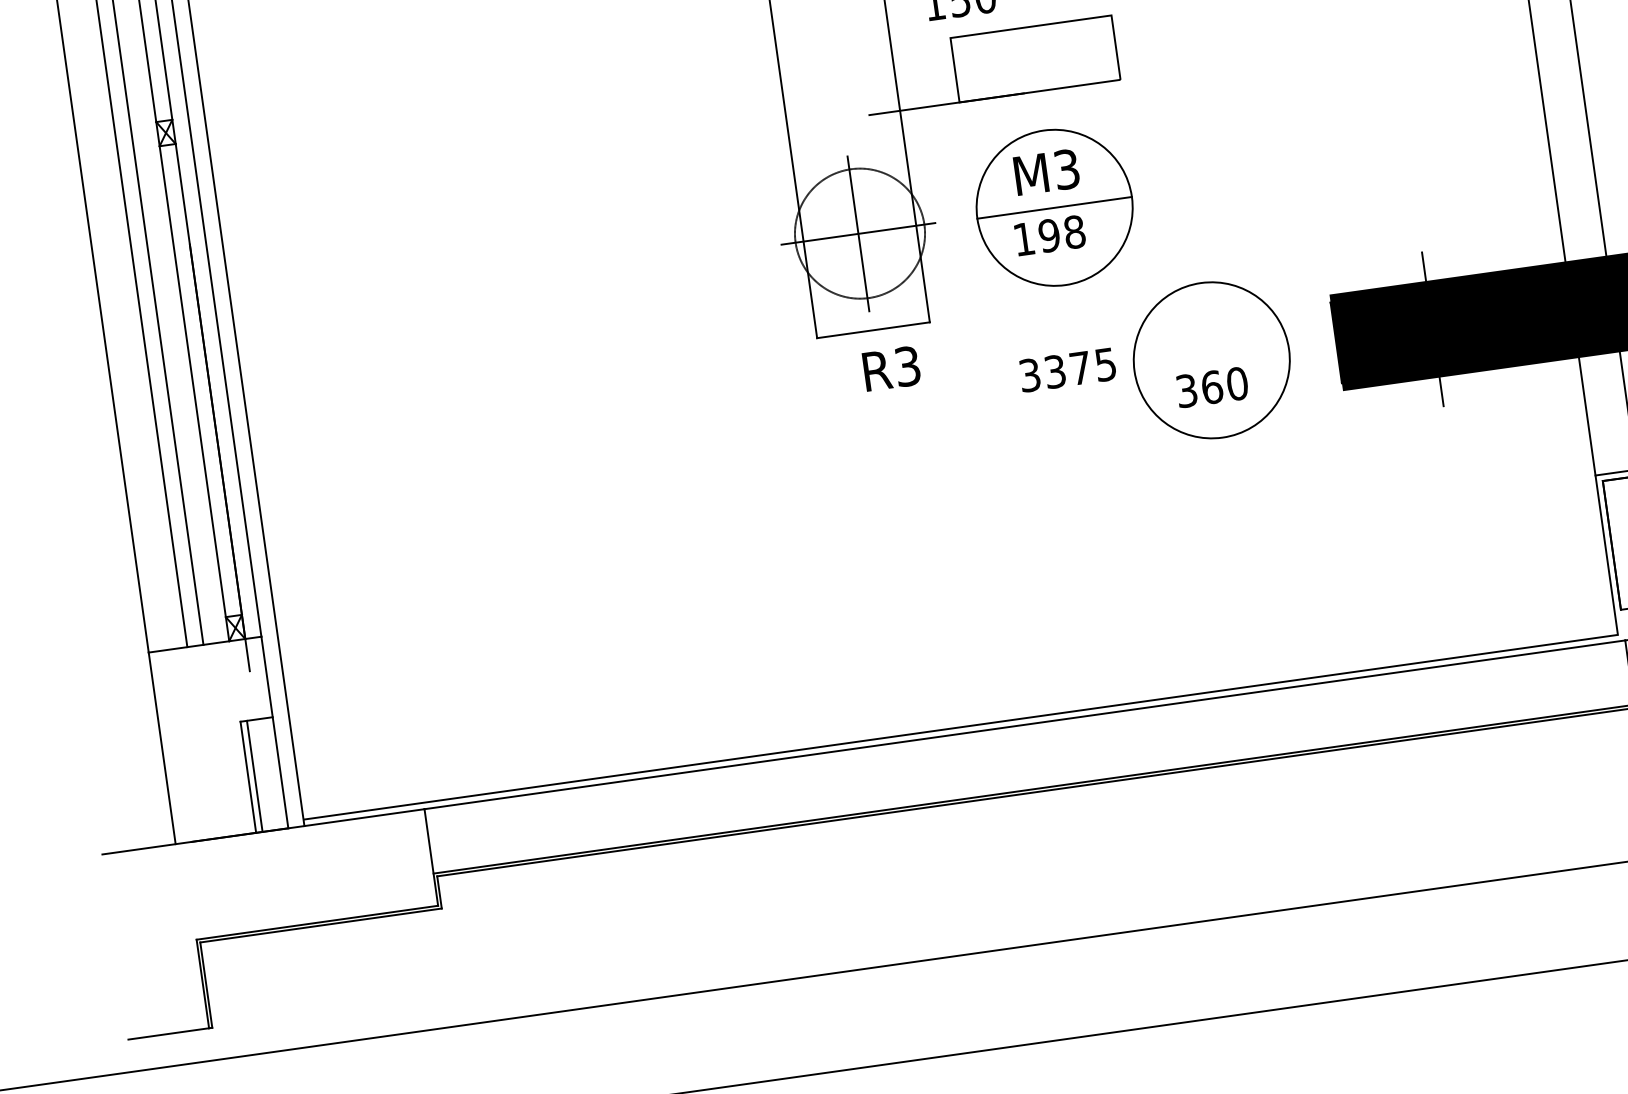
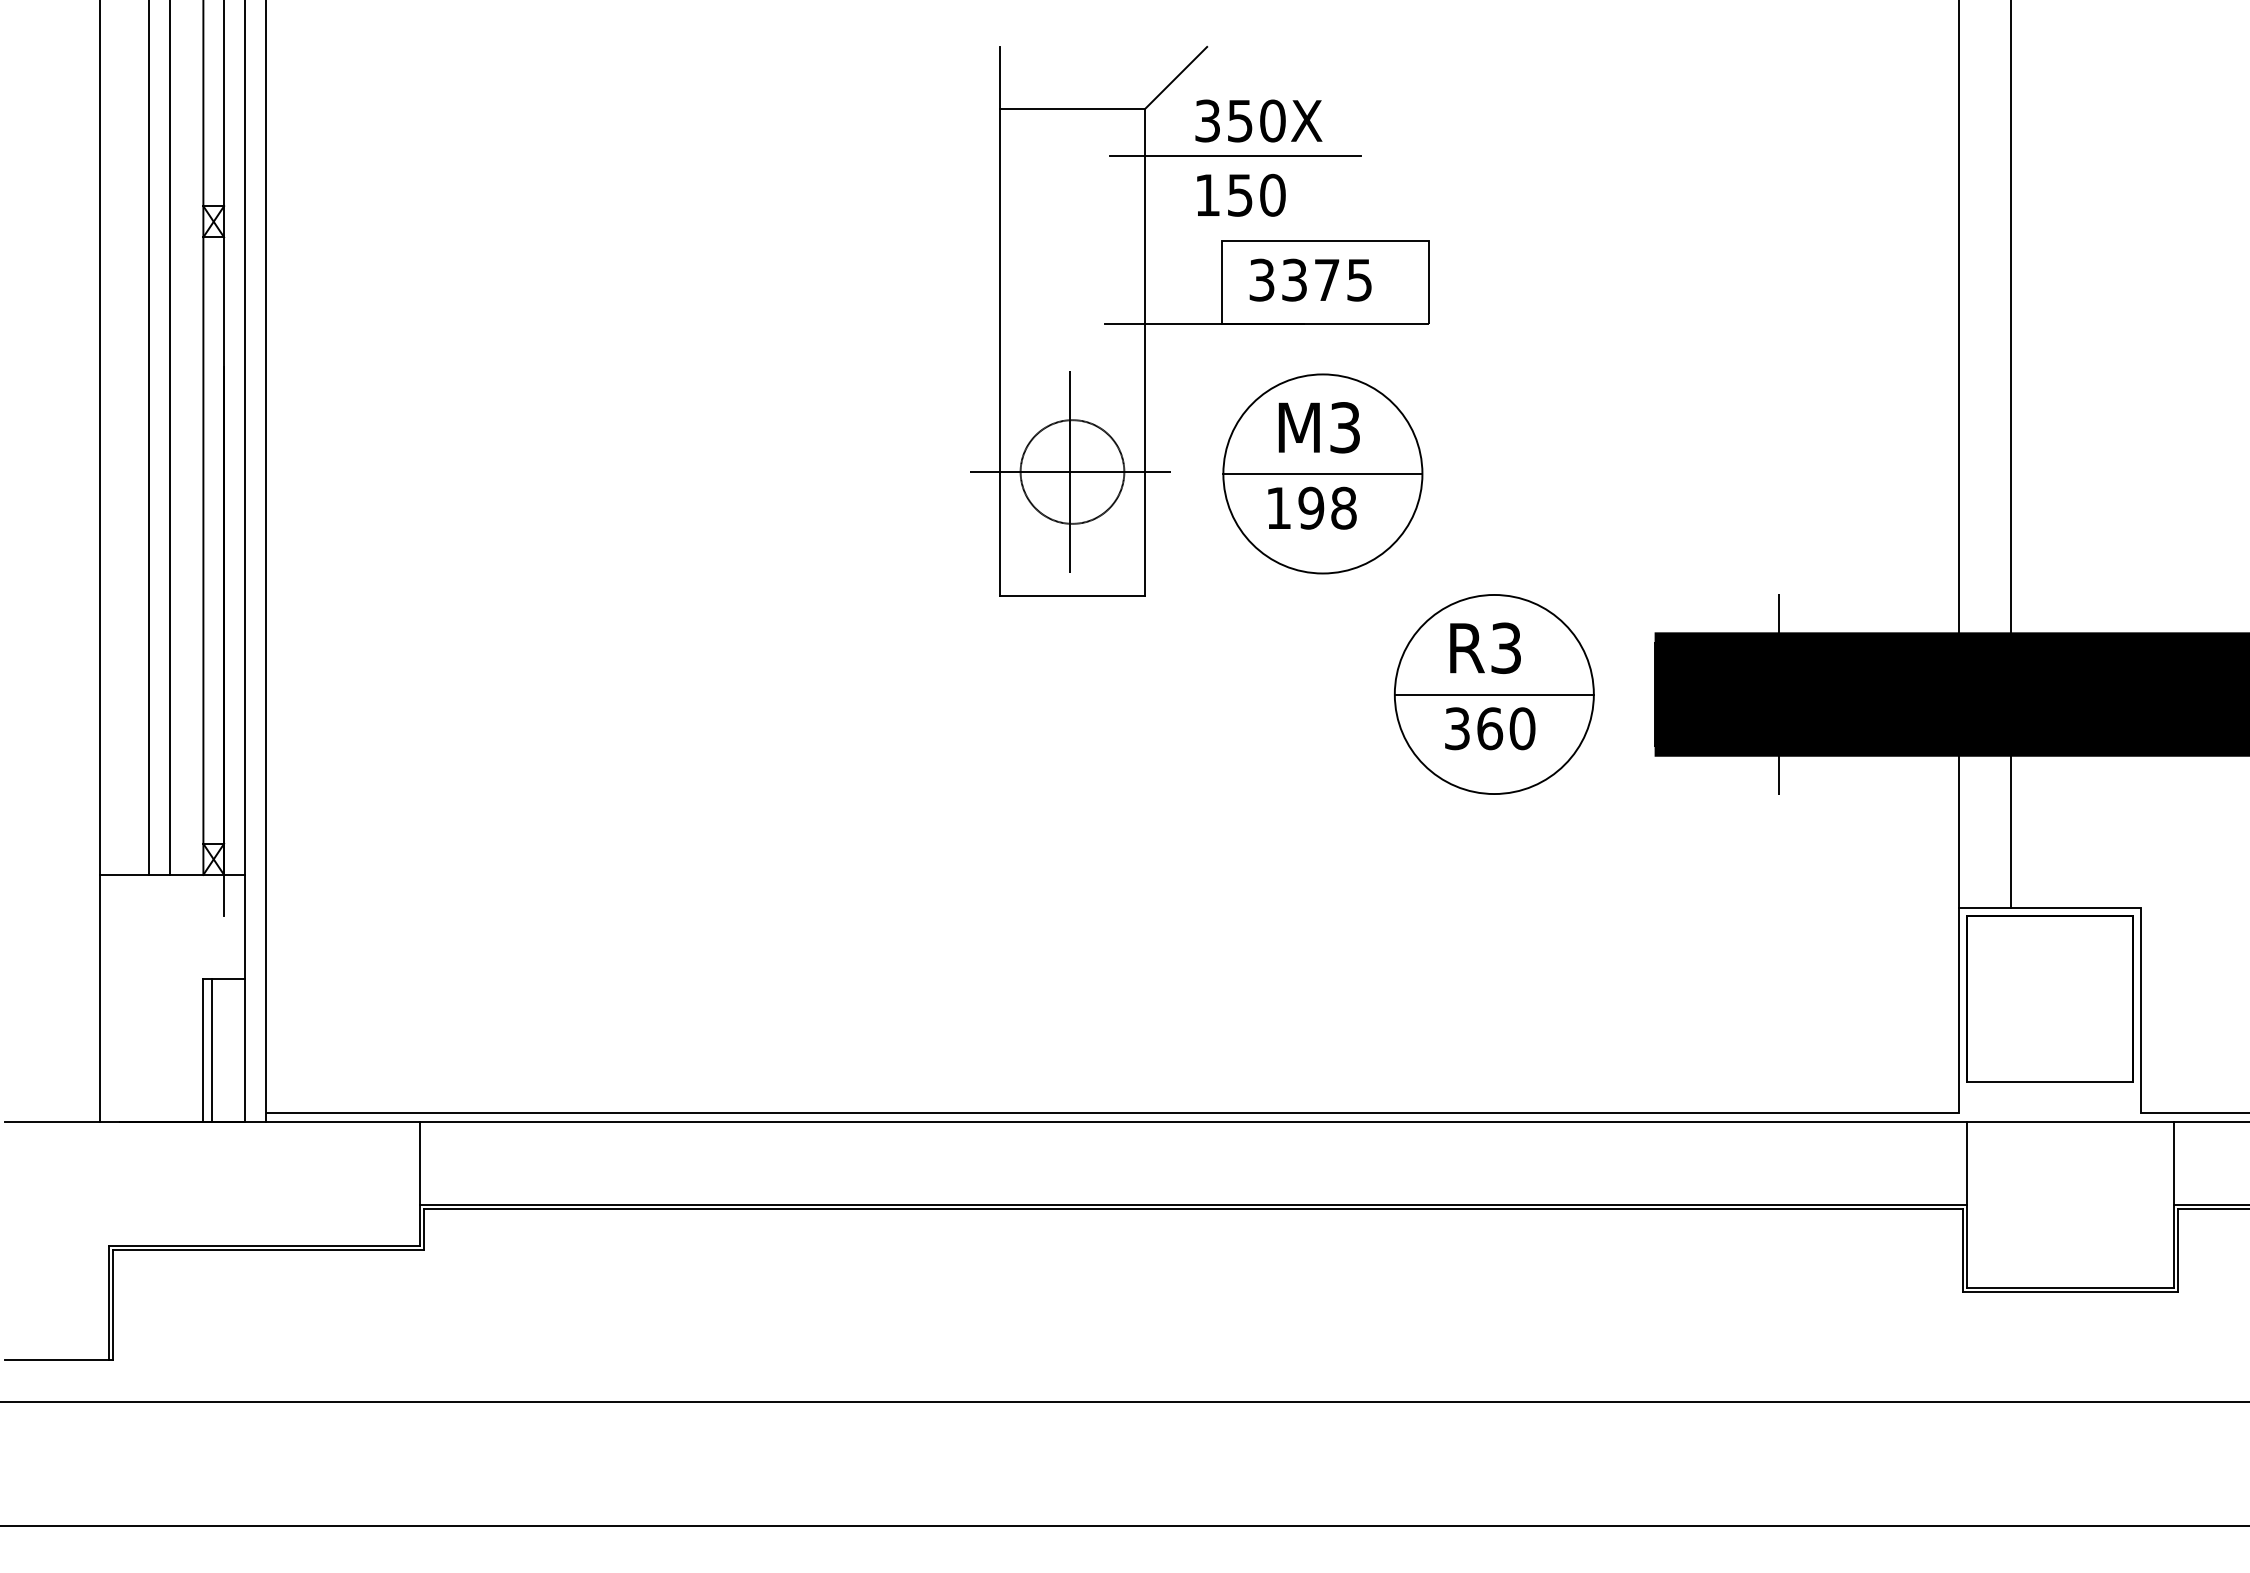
circle: (859, 233) -> (1072, 471), size x0.62
line: (1211, 360) -> (1493, 694), added
text: (891, 368) -> (1485, 647), moved
text: (1067, 369) -> (1310, 279), moved

